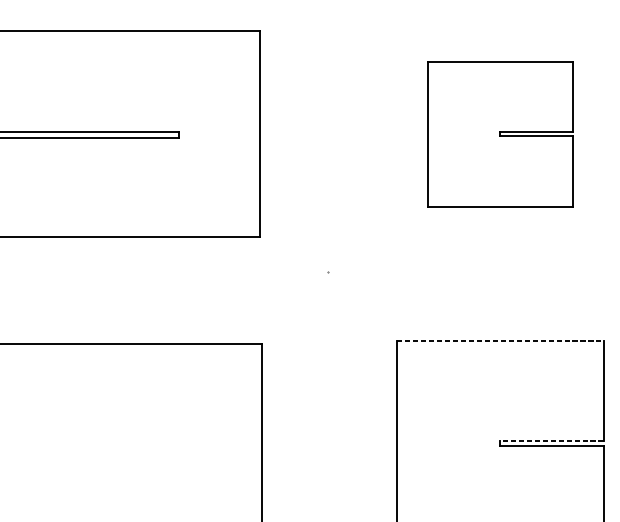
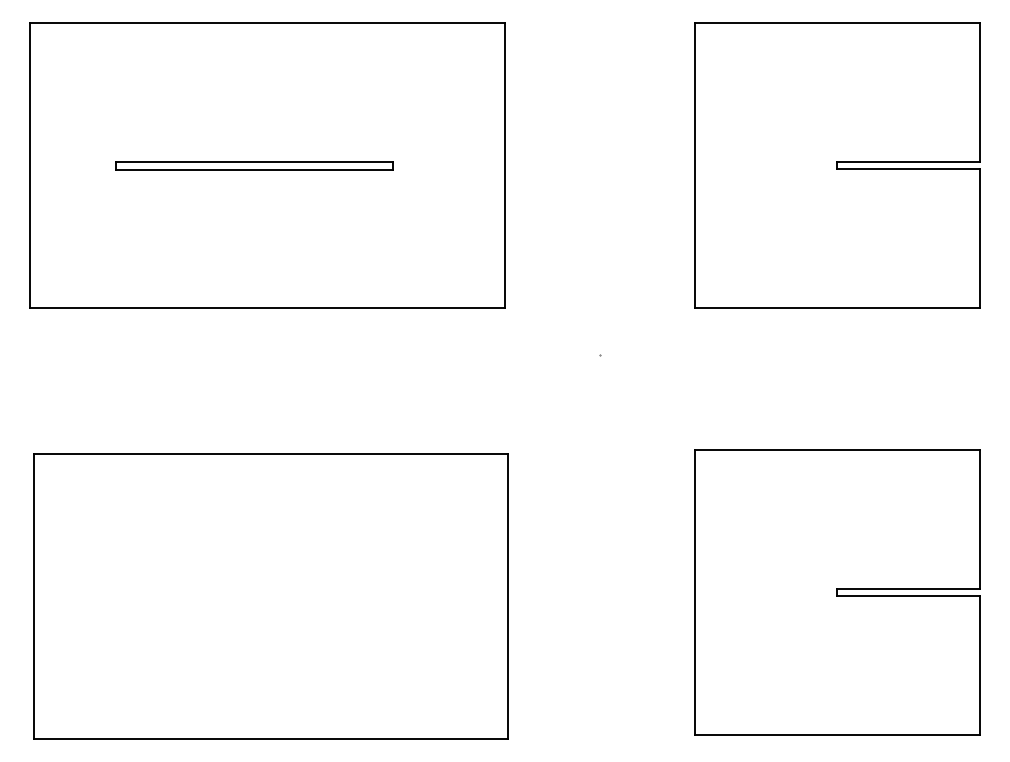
part: (500, 134) -> (837, 165), size x1.43
line: (500, 340) -> (837, 450), dashed -> solid
line: (551, 440) -> (908, 588), dashed -> solid

